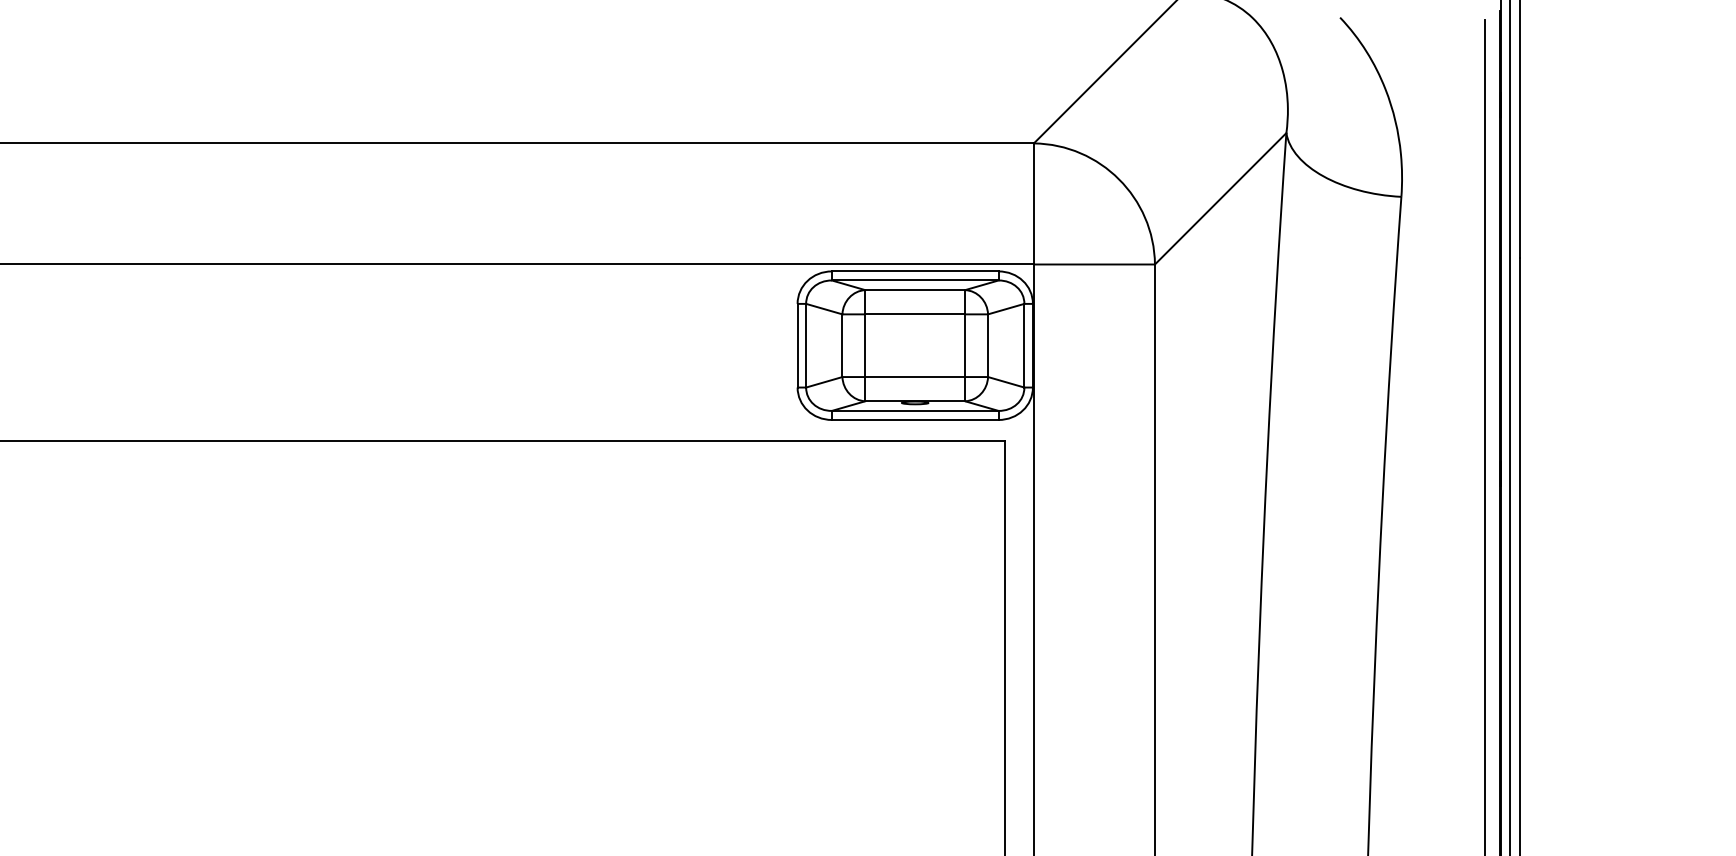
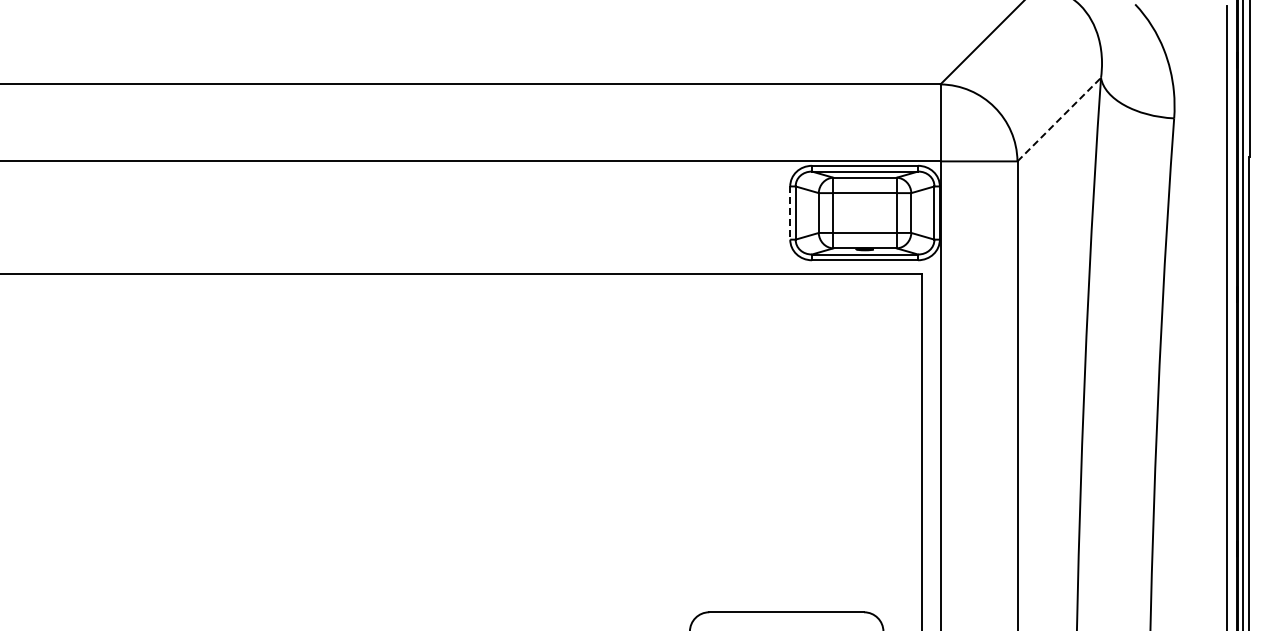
line: (1221, 198) -> (1059, 119), solid -> dashed
line: (798, 346) -> (790, 213), solid -> dashed

